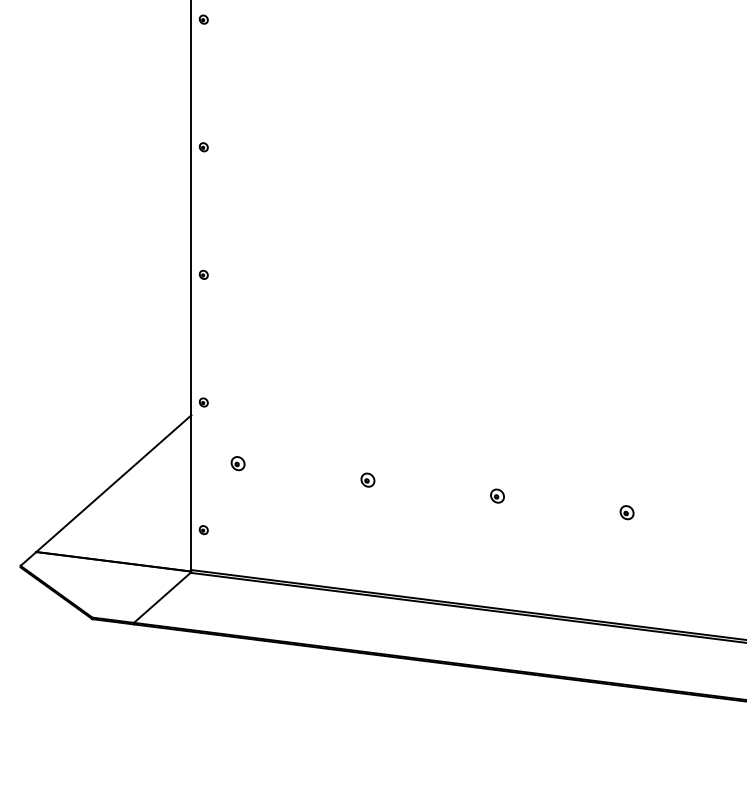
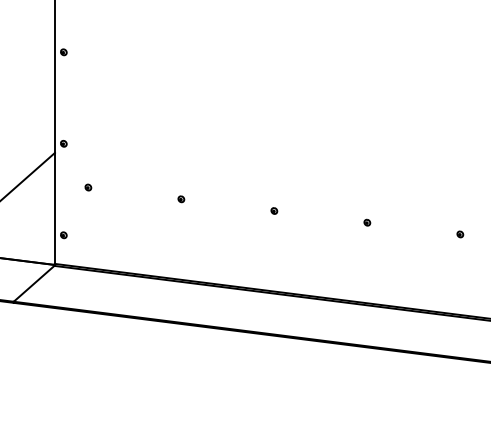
part: (237, 463) -> (87, 187), size x0.62
part: (367, 479) -> (181, 198), size x0.62
part: (497, 496) -> (274, 211), size x0.62
part: (627, 512) -> (367, 222), size x0.62

